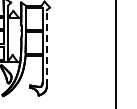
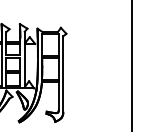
line: (47, 47) -> (63, 73), dashed -> solid

